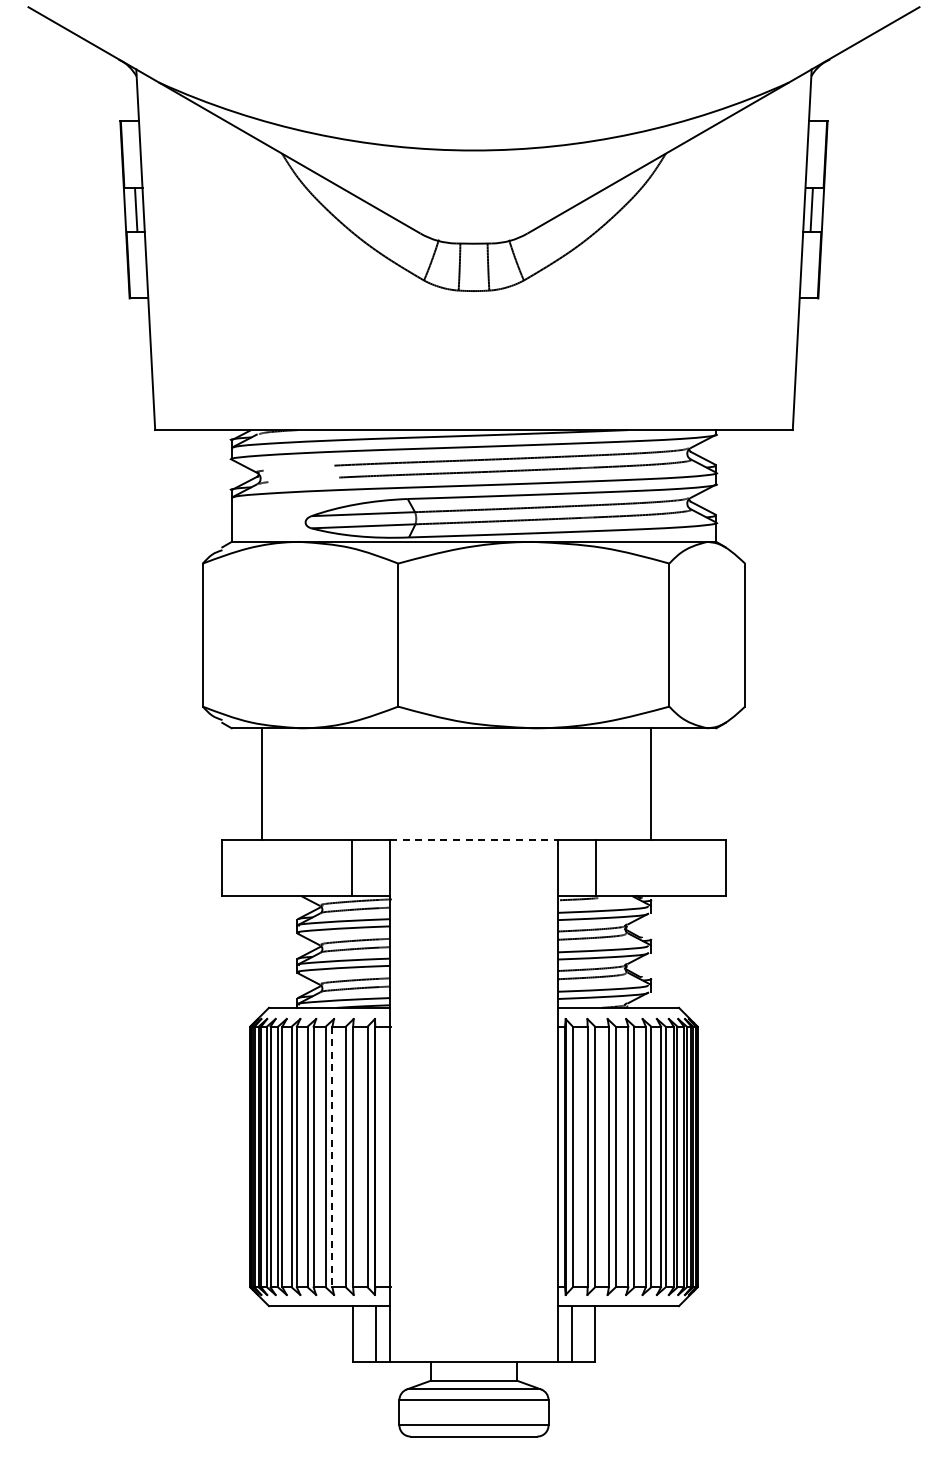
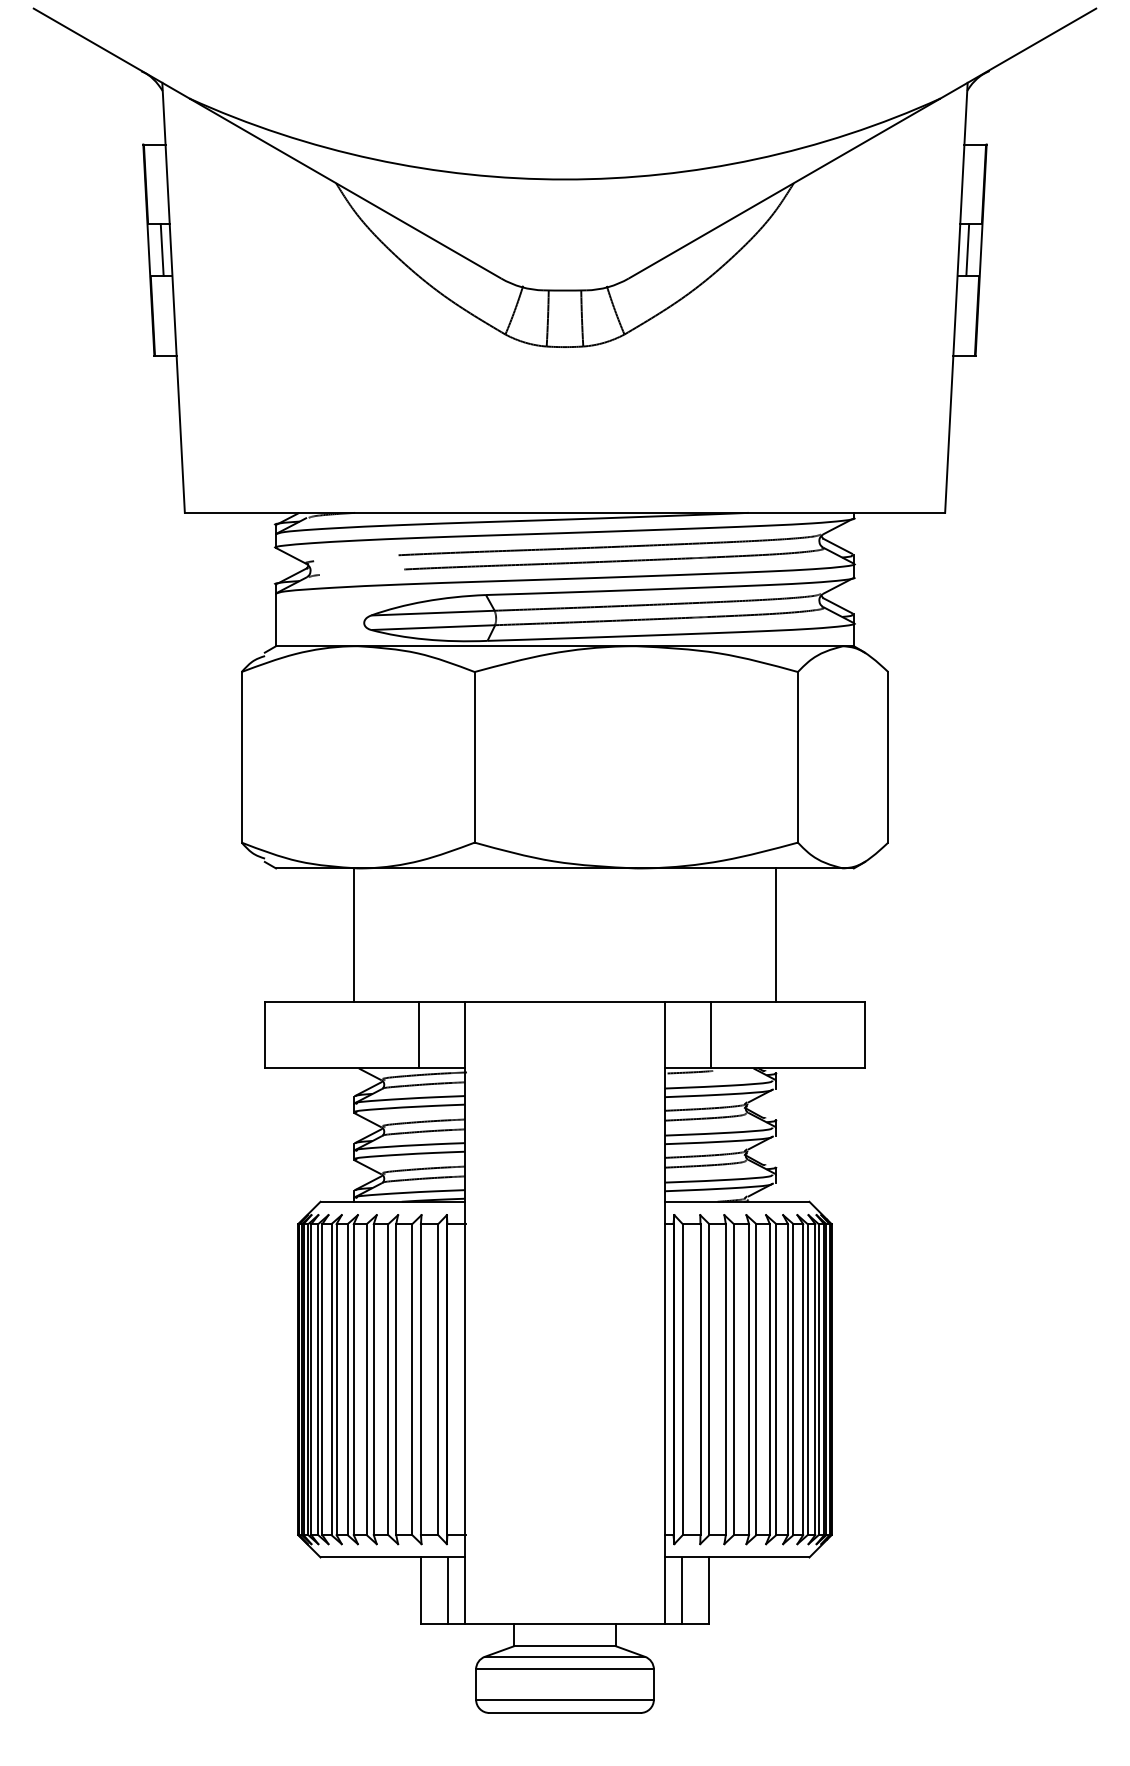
line: (261, 784) -> (353, 935), moved
line: (473, 840) -> (564, 1002), dashed -> solid
line: (332, 1157) -> (396, 1380), dashed -> solid

